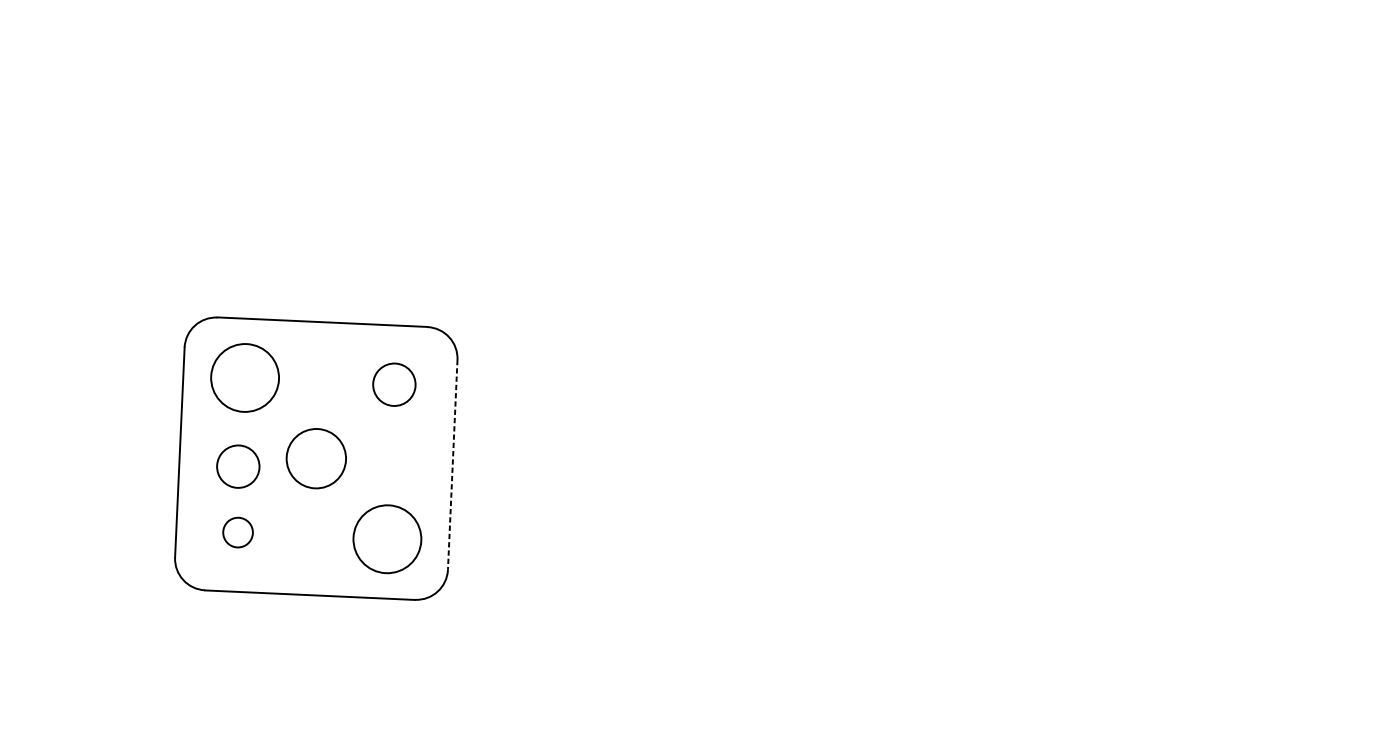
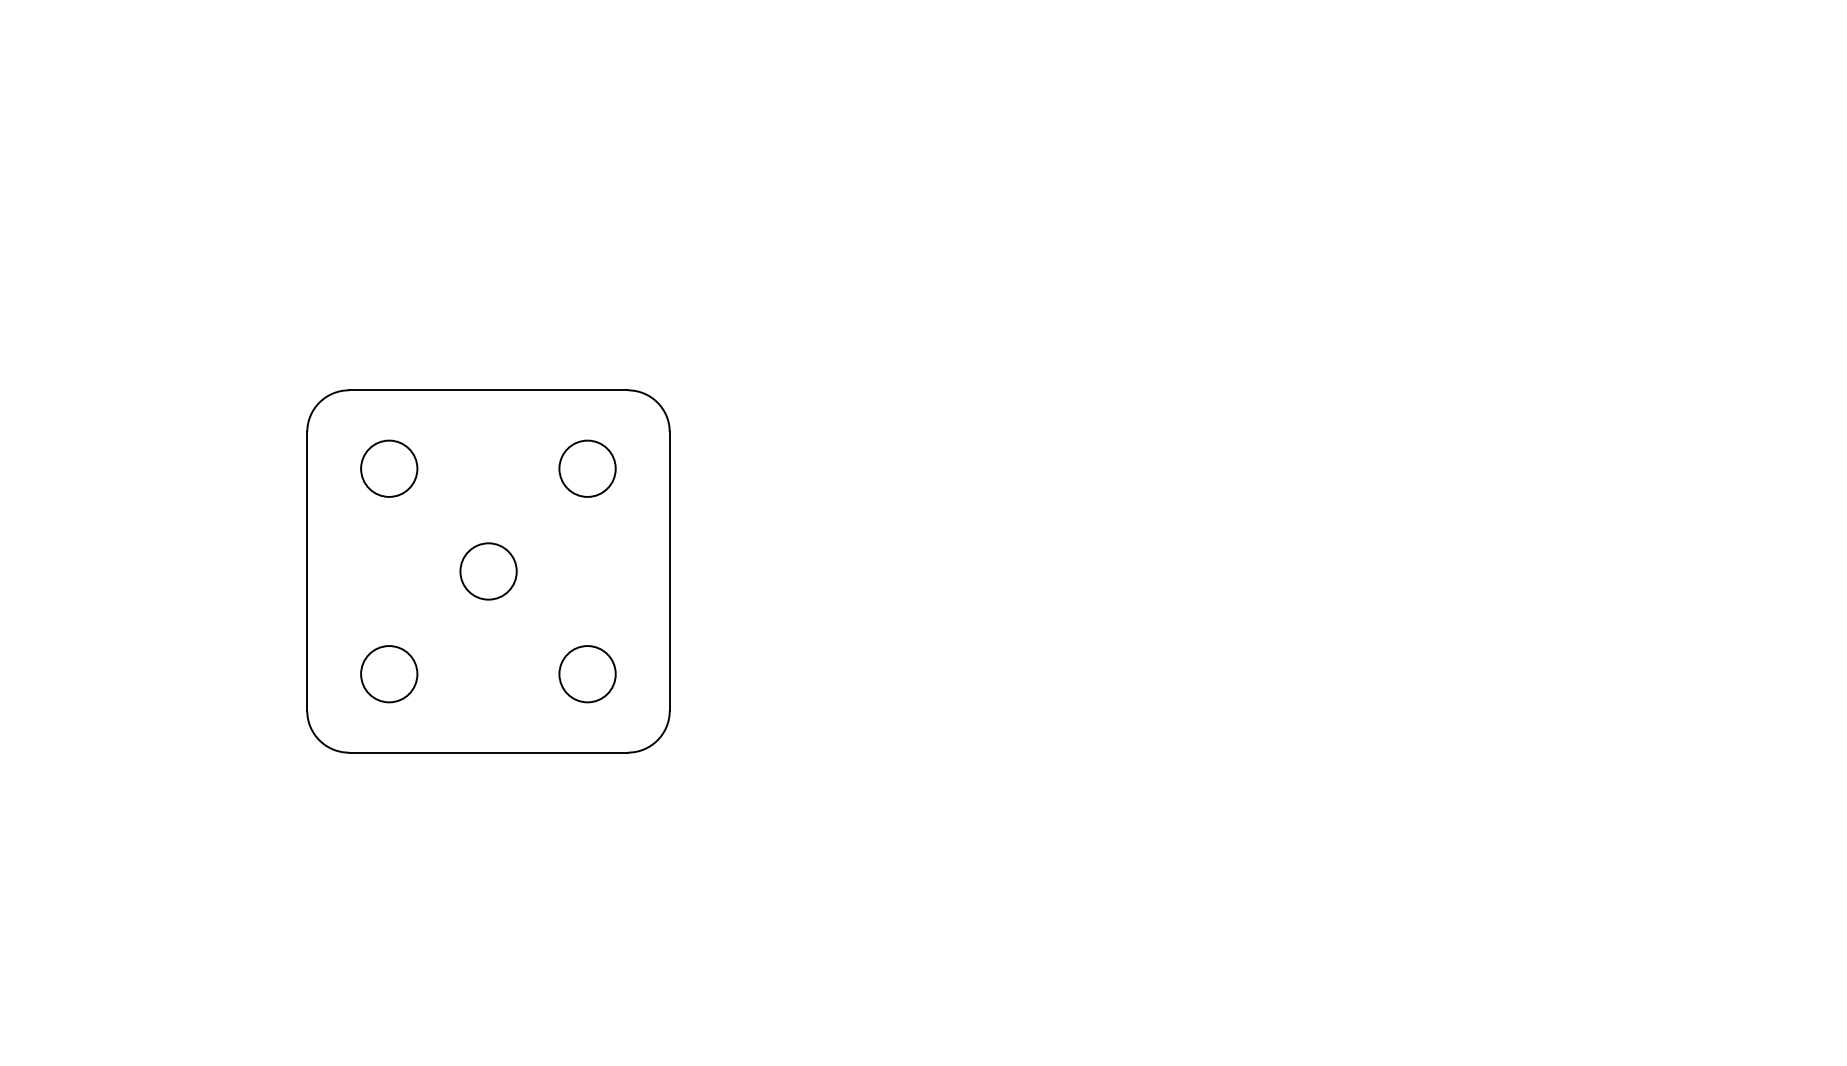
circle: (245, 377) -> (389, 468), size x0.62
circle: (316, 458) -> (488, 571), size x0.71
line: (452, 464) -> (669, 571), dashed -> solid
circle: (238, 466) -> (385, 586), removed
circle: (238, 532) -> (389, 674), size x1.43
circle: (387, 539) -> (587, 674), size x0.62

